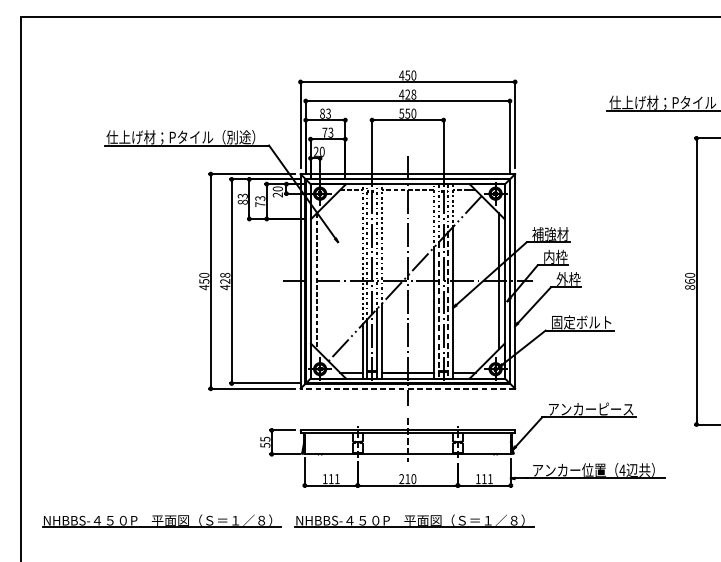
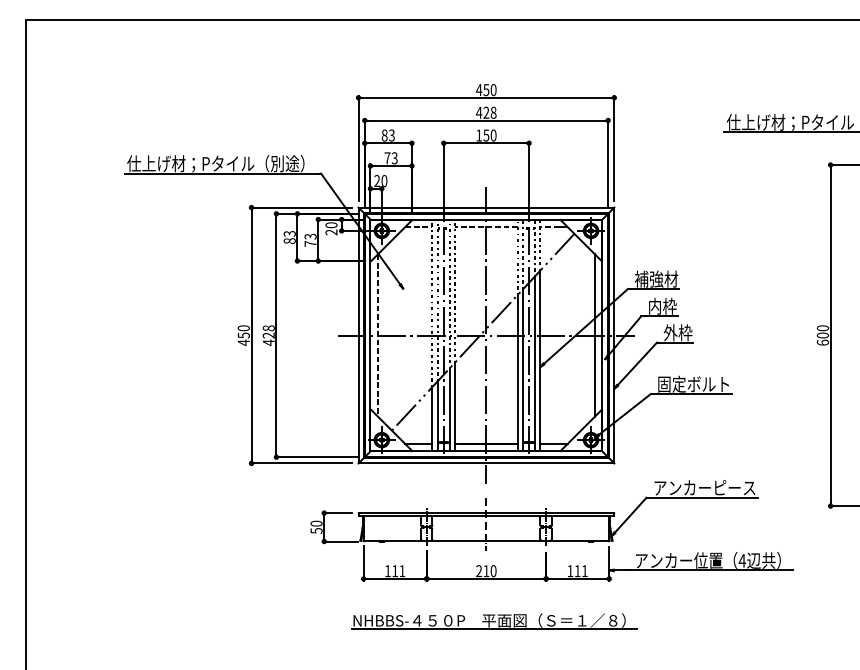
text: (402, 113) -> (479, 135), 550 -> 150
text: (689, 283) -> (822, 338), 860 -> 600
line: (448, 305) -> (534, 364), dashed -> solid
line: (438, 310) -> (523, 370), dashed -> solid
line: (407, 388) -> (486, 463), dashed -> solid
text: (265, 439) -> (316, 523), 55 -> 50
part: (162, 521) -> (193, 621), removed

